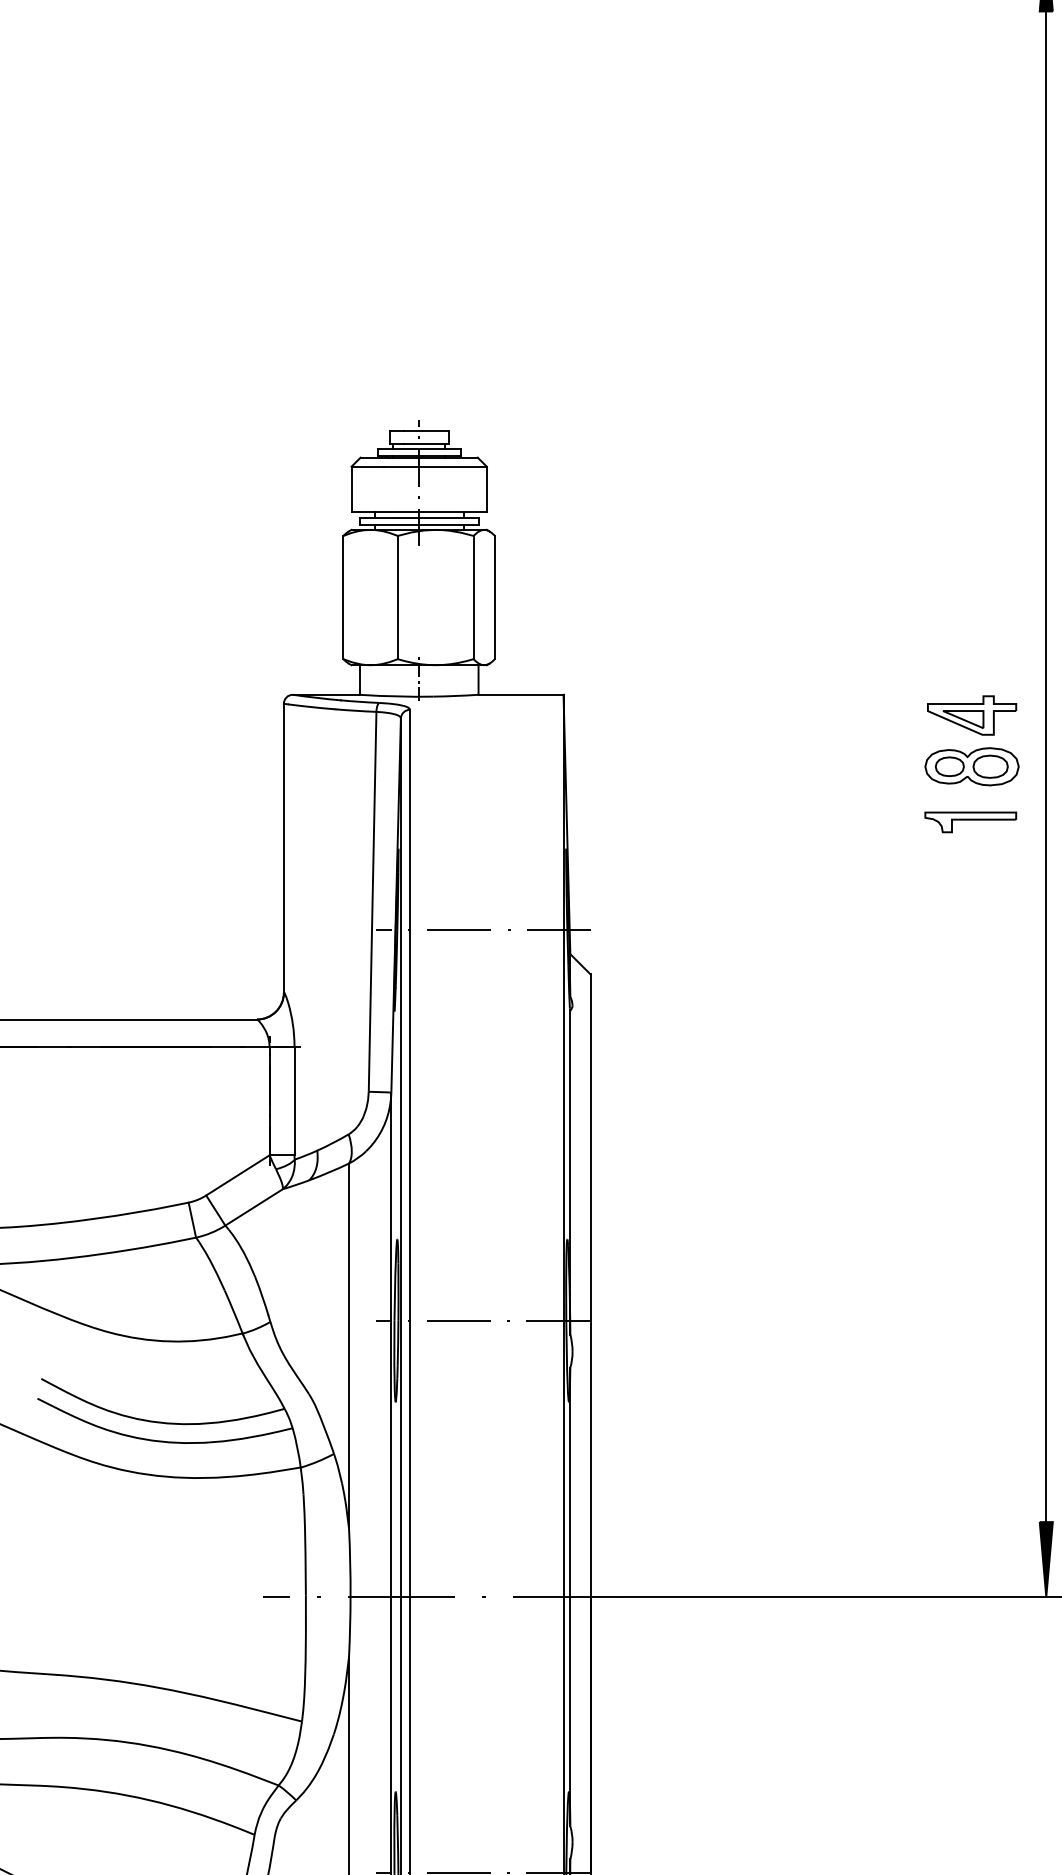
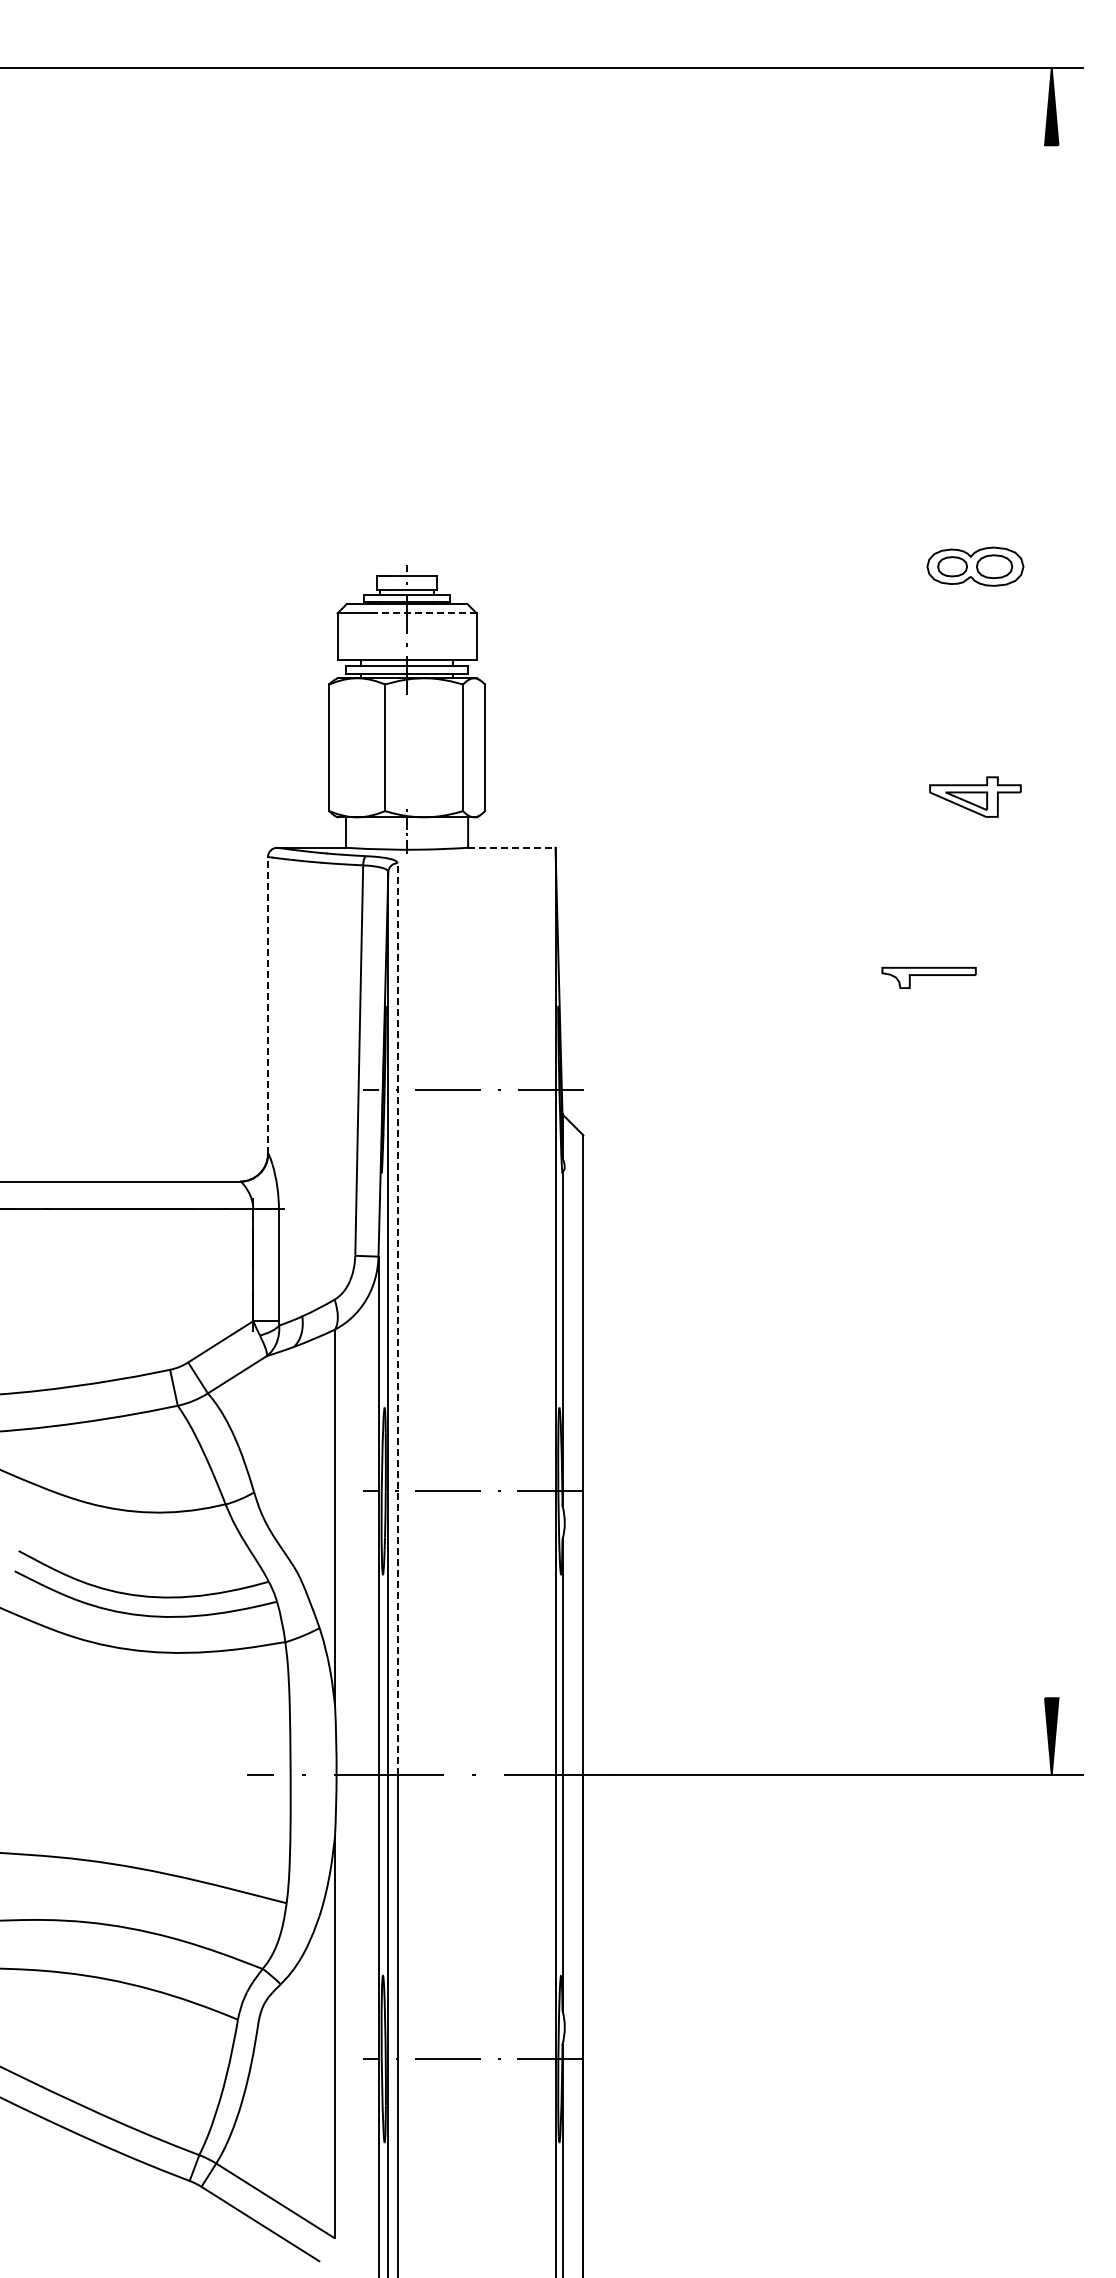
line: (435, 466) -> (423, 613), solid -> dashed
line: (520, 694) -> (511, 847), solid -> dashed
part: (972, 714) -> (975, 796), moved
part: (972, 766) -> (975, 566), moved
line: (1046, 766) -> (1051, 921), removed
part: (970, 821) -> (928, 977), moved
line: (284, 847) -> (268, 1004), solid -> dashed
line: (409, 1153) -> (397, 1319), solid -> dashed

